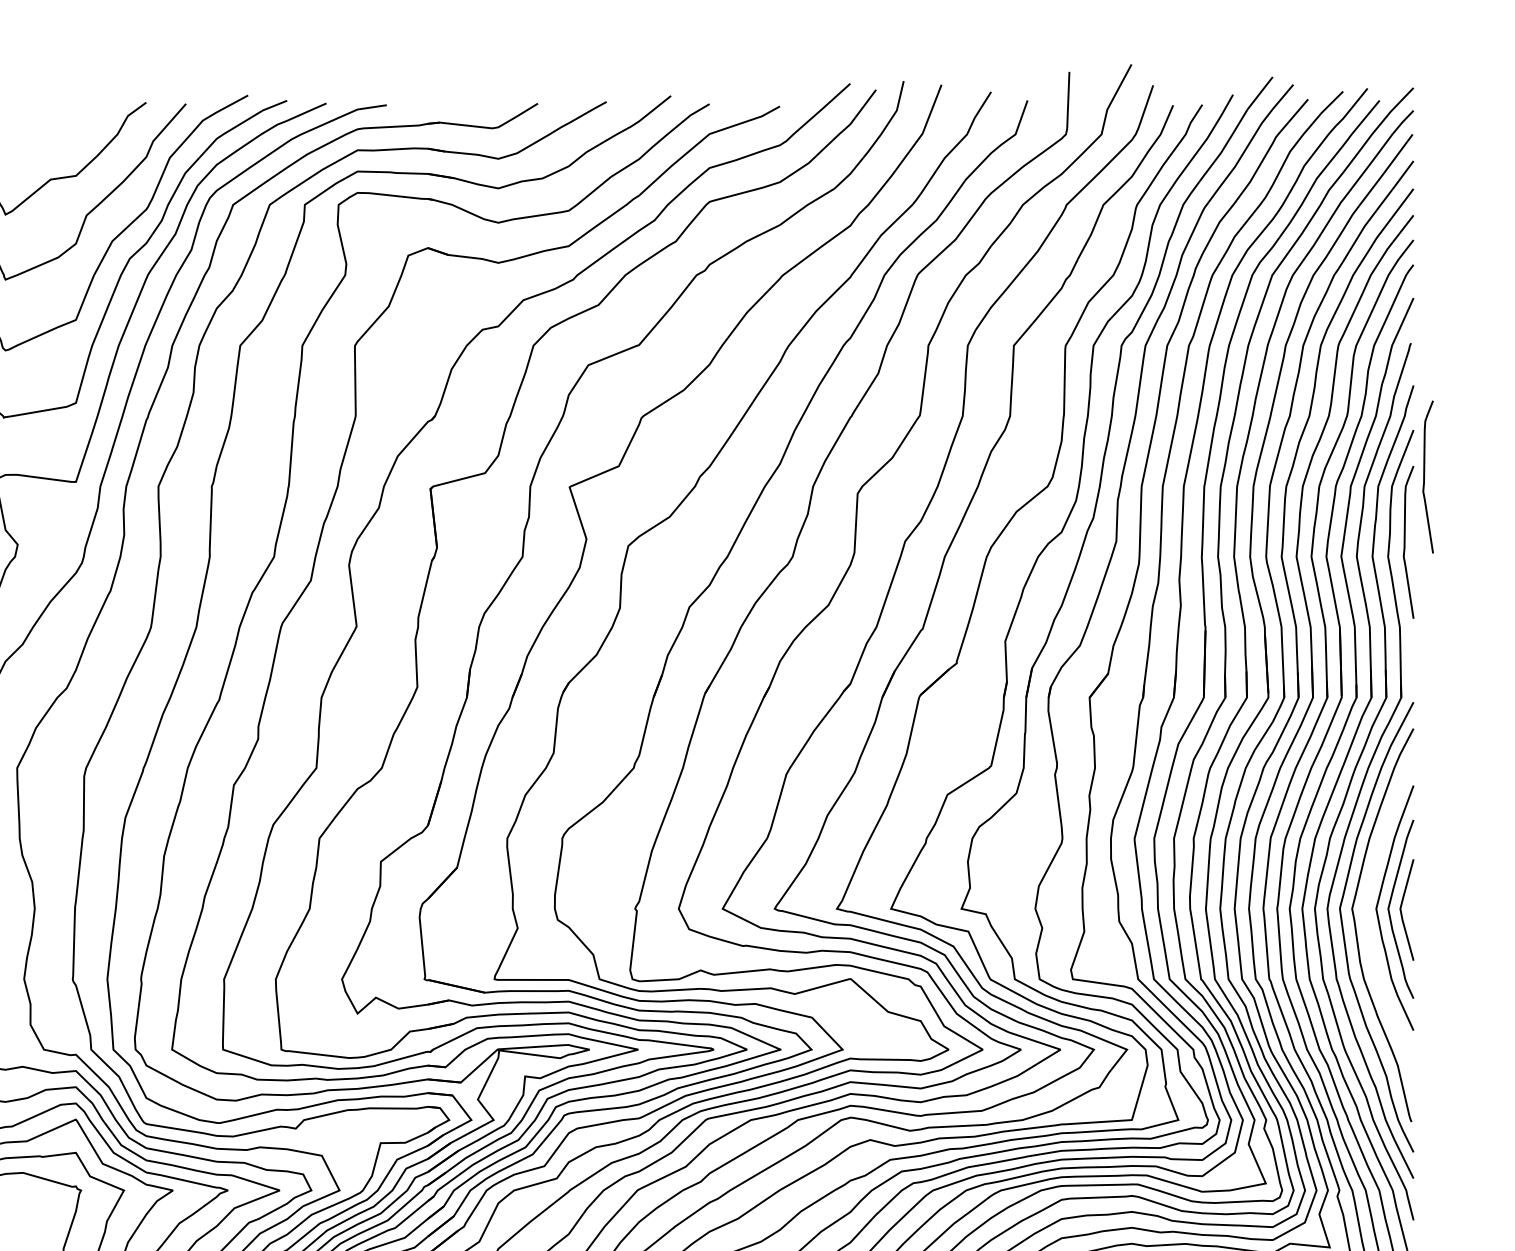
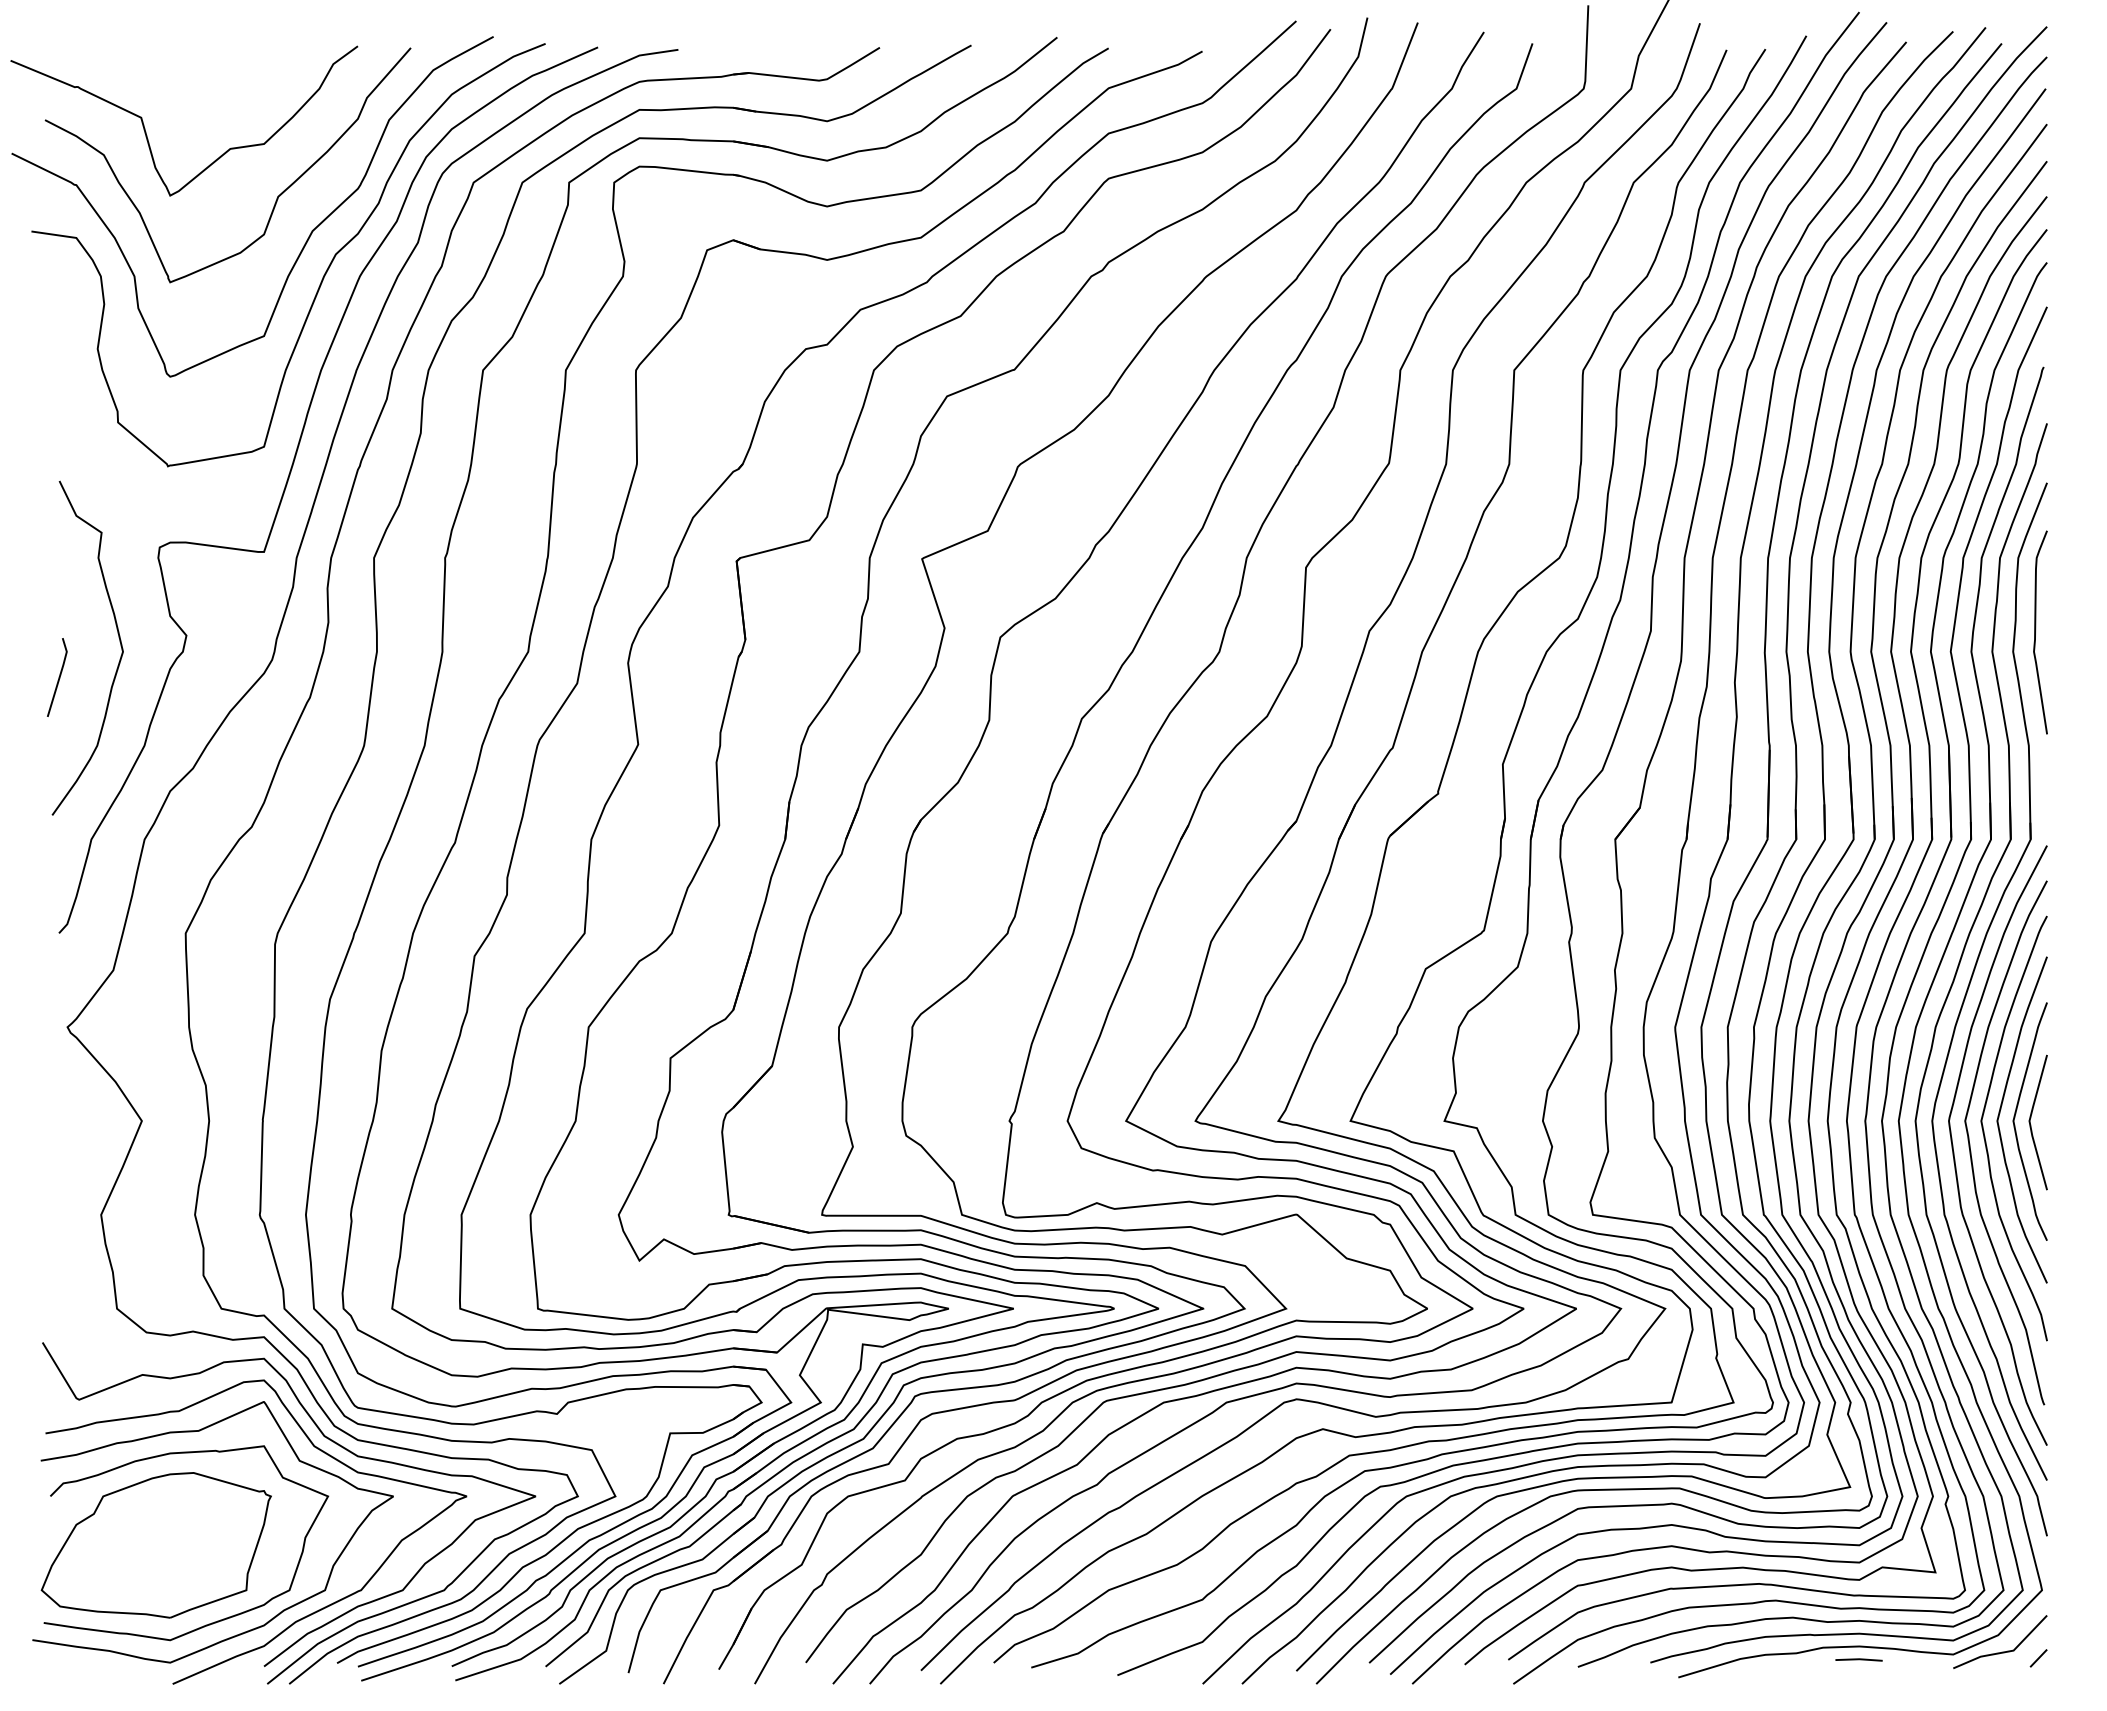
curve: (1425, 474) -> (2062, 542), removed
curve: (1366, 915) -> (1984, 1130), added

